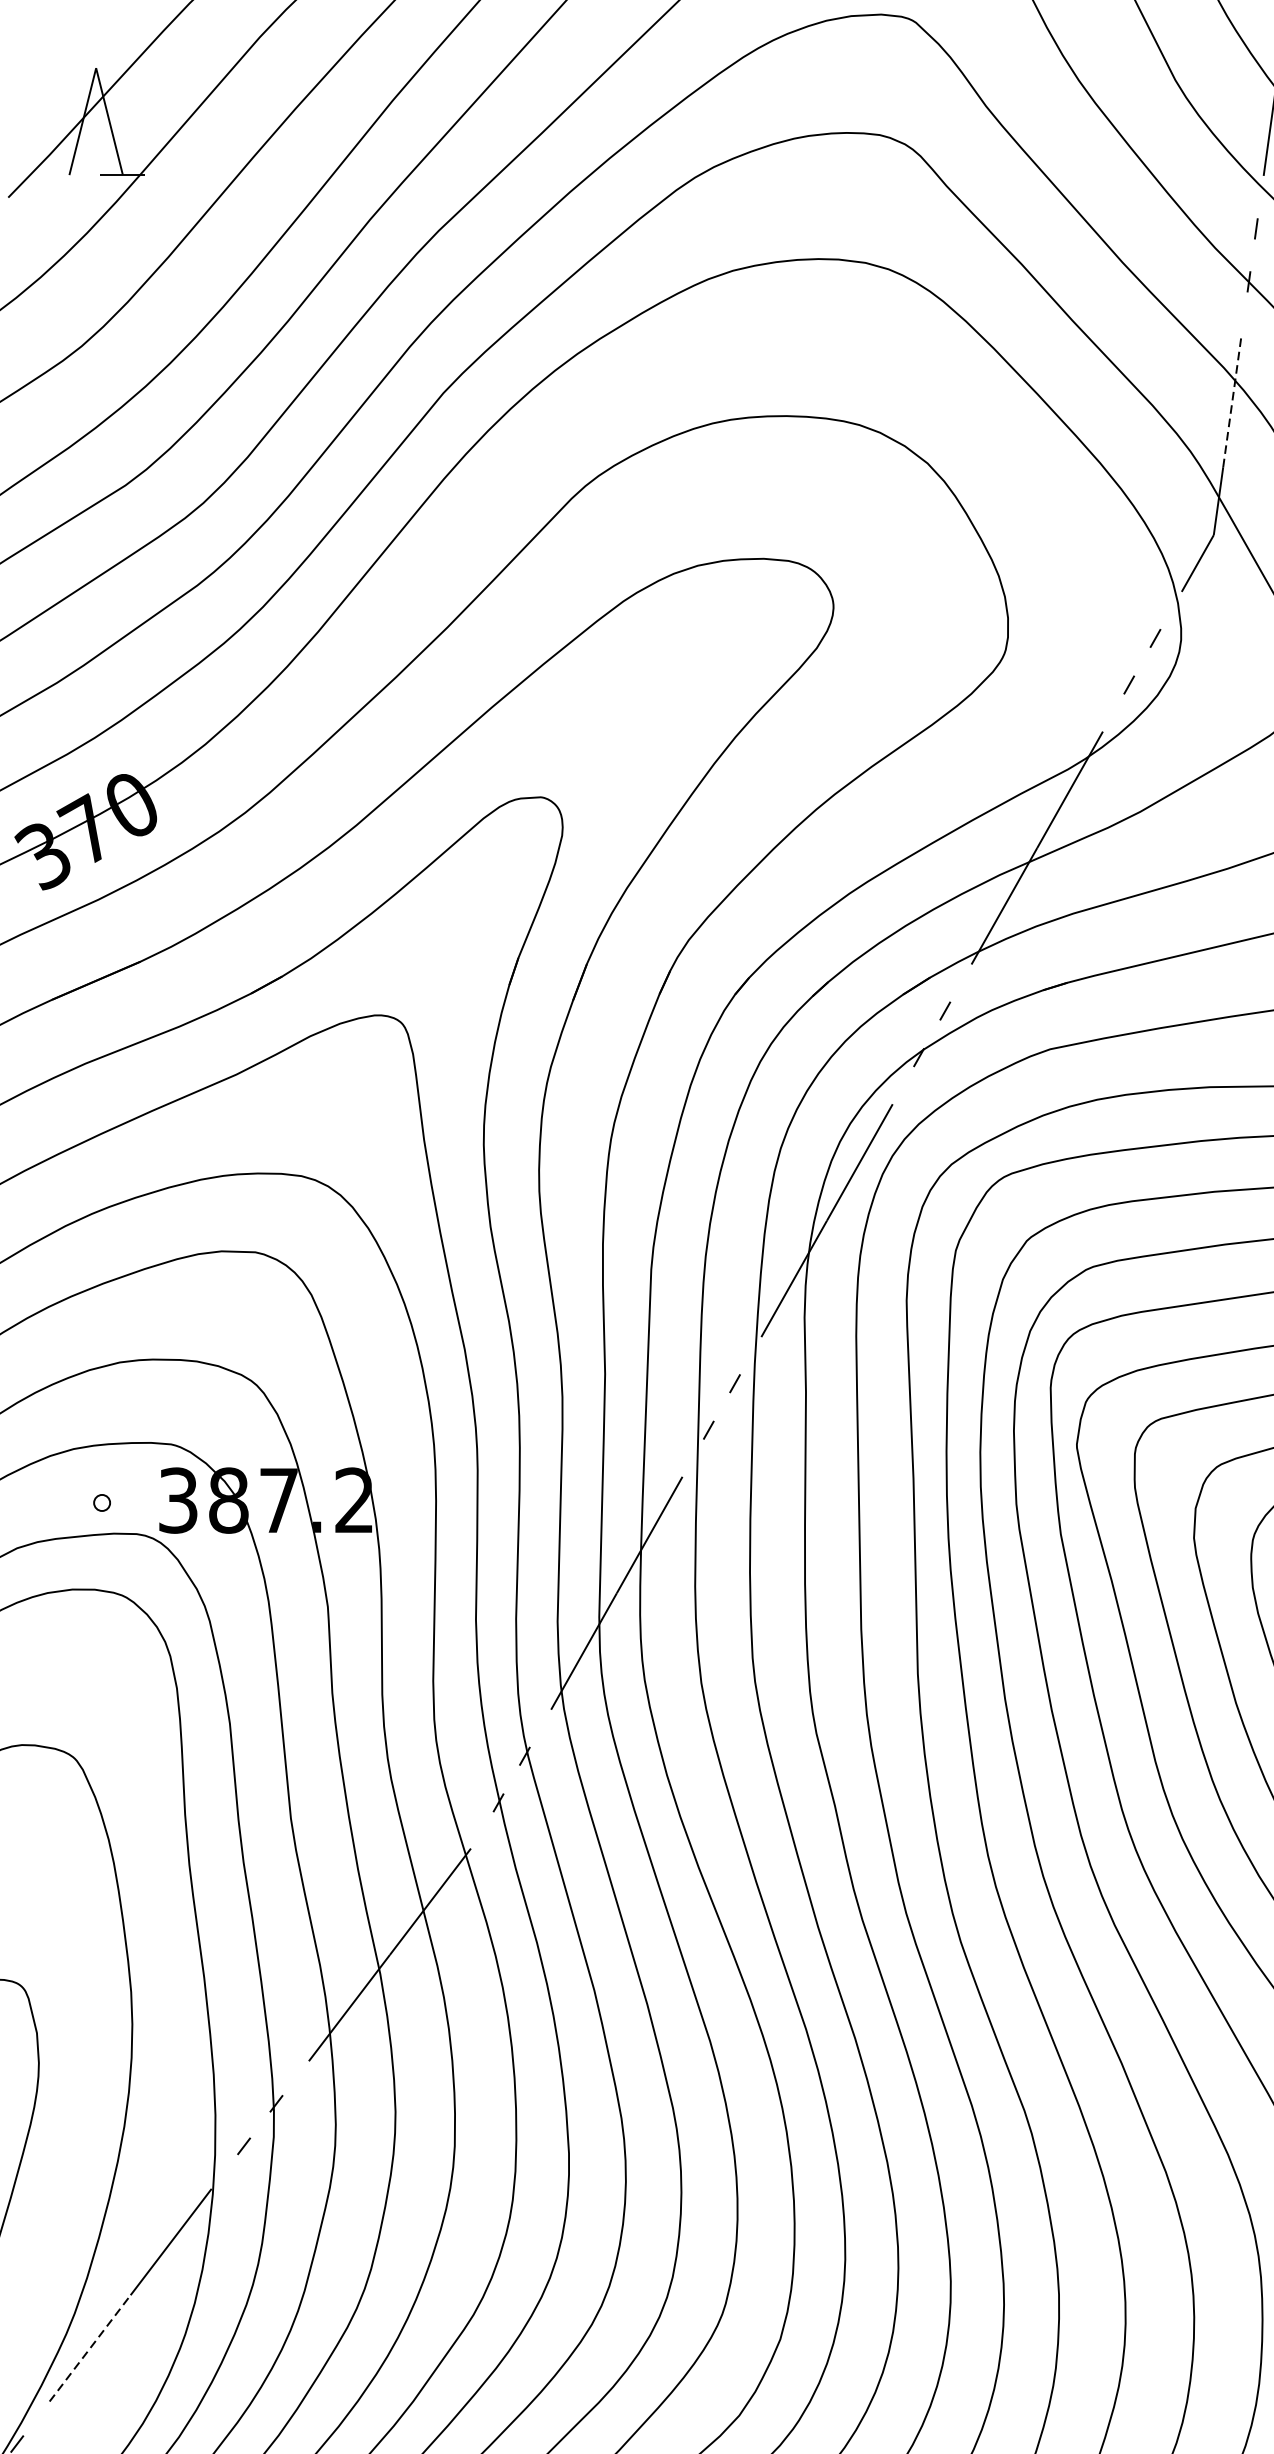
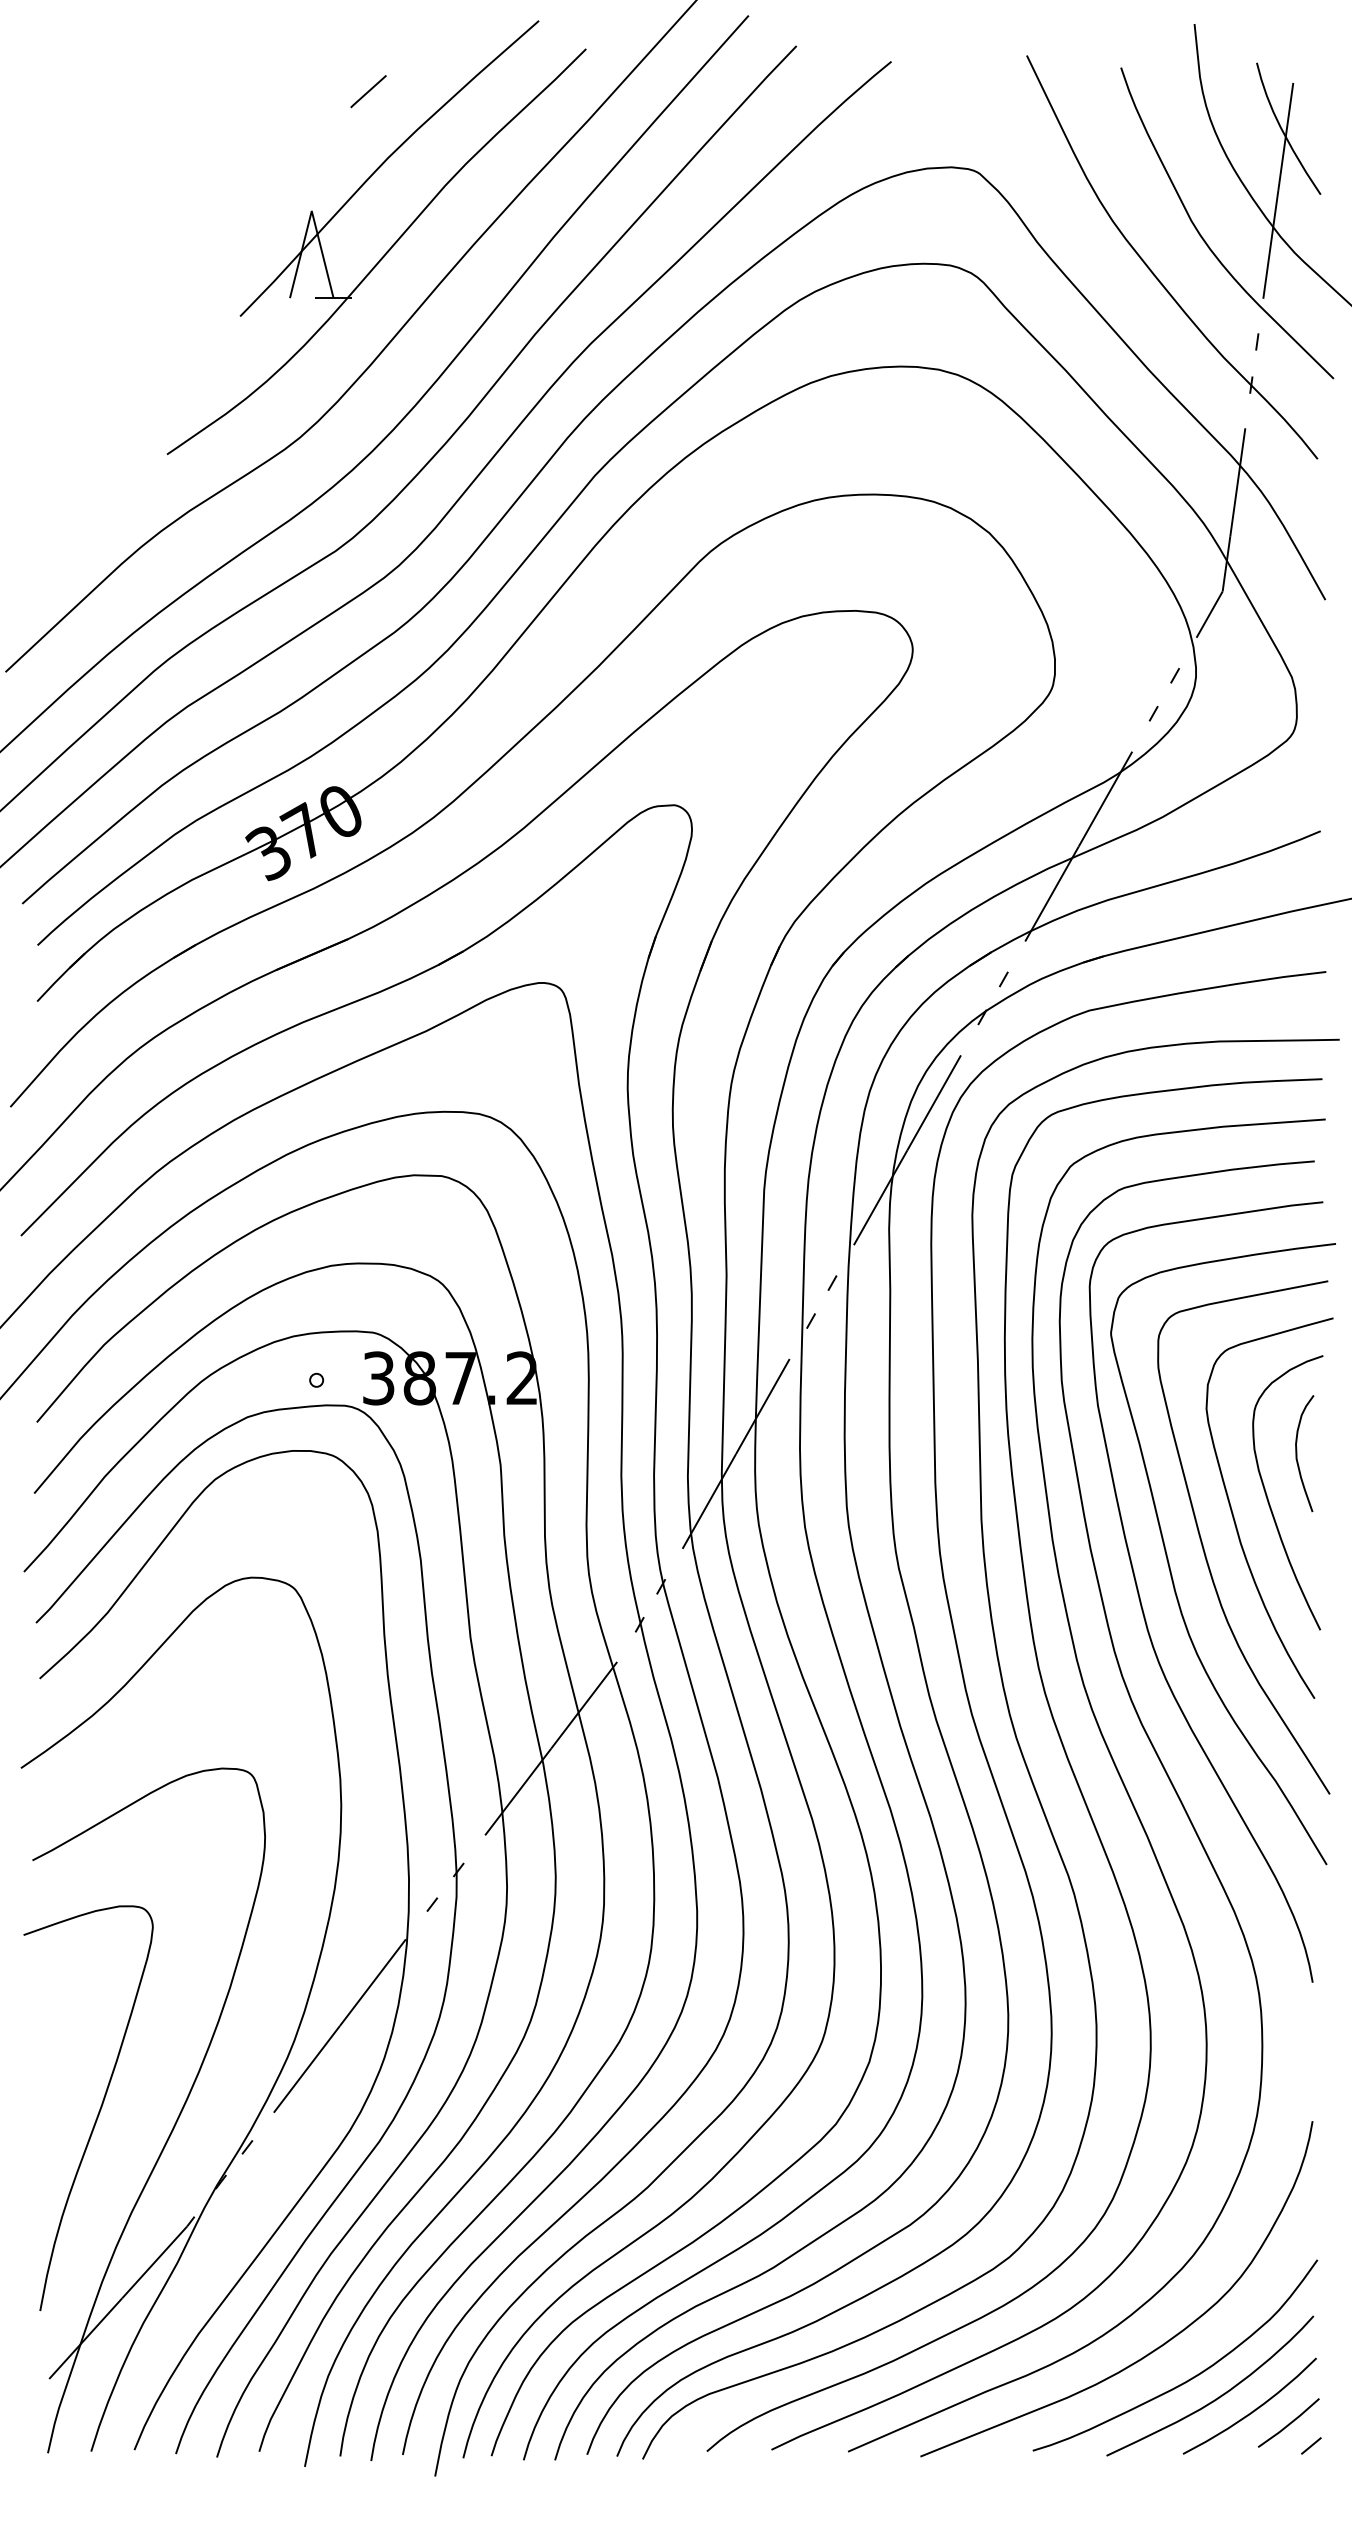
line: (1232, 400) -> (1237, 481), dashed -> solid
line: (90, 2347) -> (307, 2068), dashed -> solid

